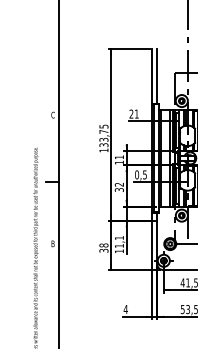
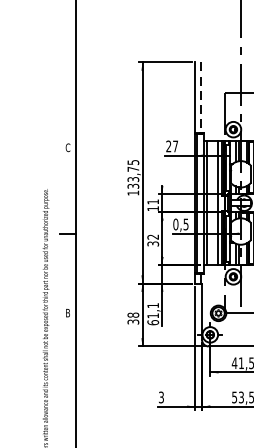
line: (156, 76) -> (200, 98), solid -> dashed
text: (136, 113) -> (175, 145), 21 -> 27
text: (118, 251) -> (152, 322), 11,1 -> 61,1
text: (125, 309) -> (161, 397), 4 -> 3

